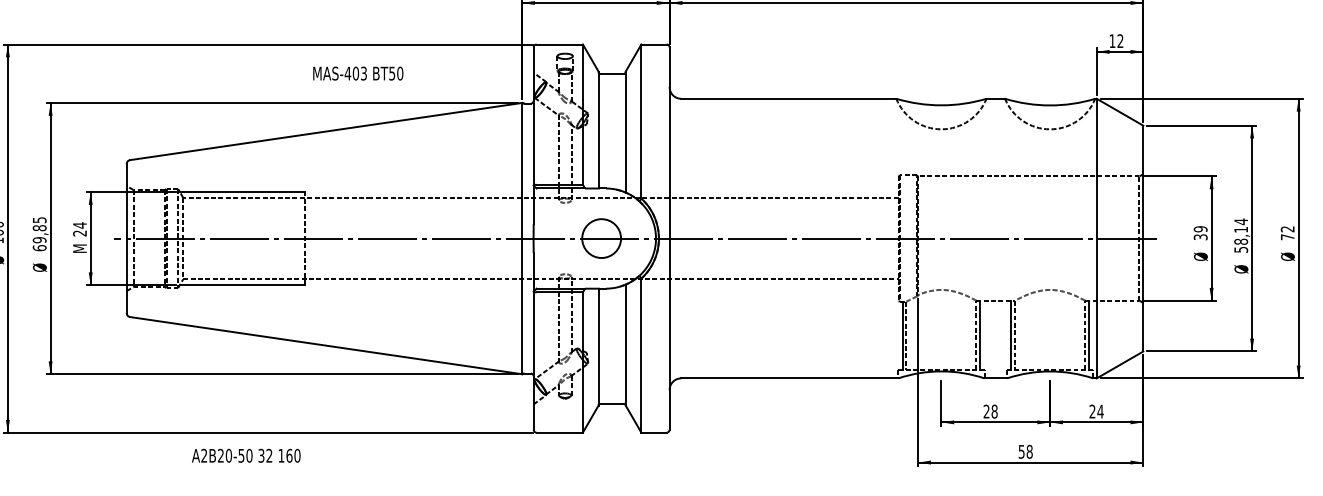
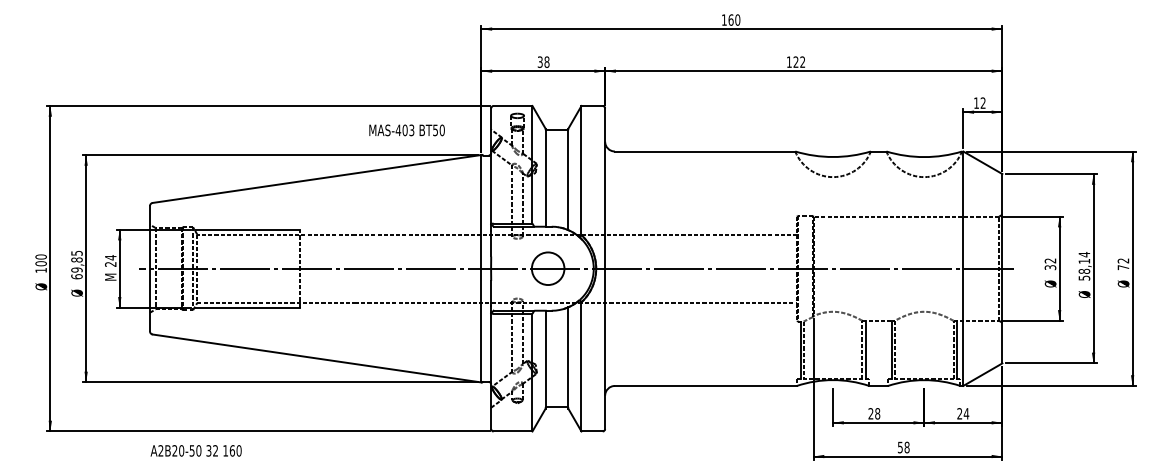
text: (357, 73) -> (406, 130), moved
text: (1200, 228) -> (1050, 260), 39 -> 32
text: (245, 455) -> (195, 450), moved

